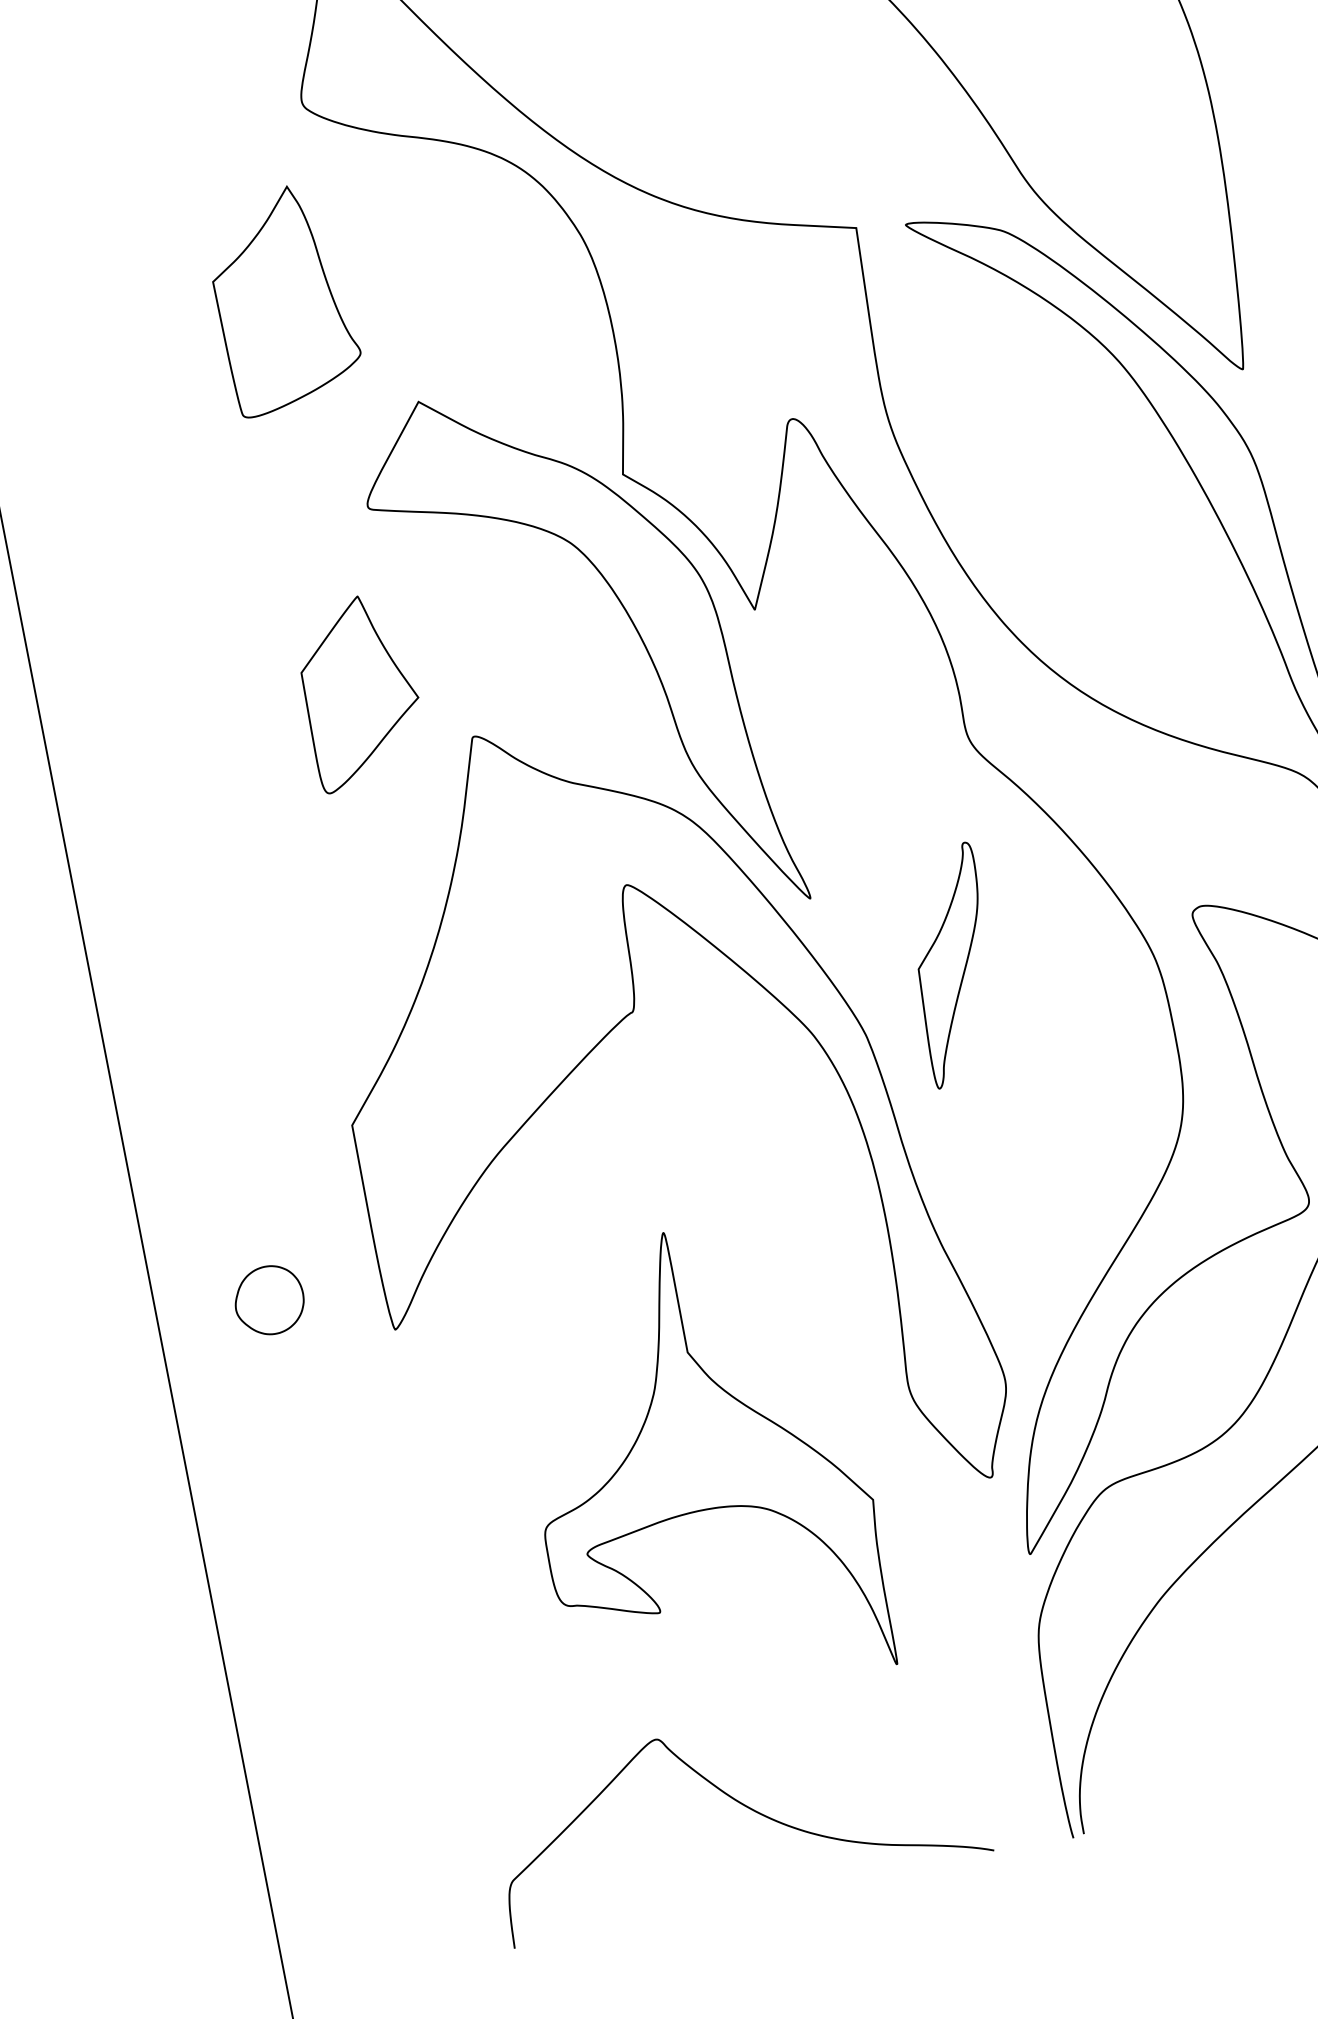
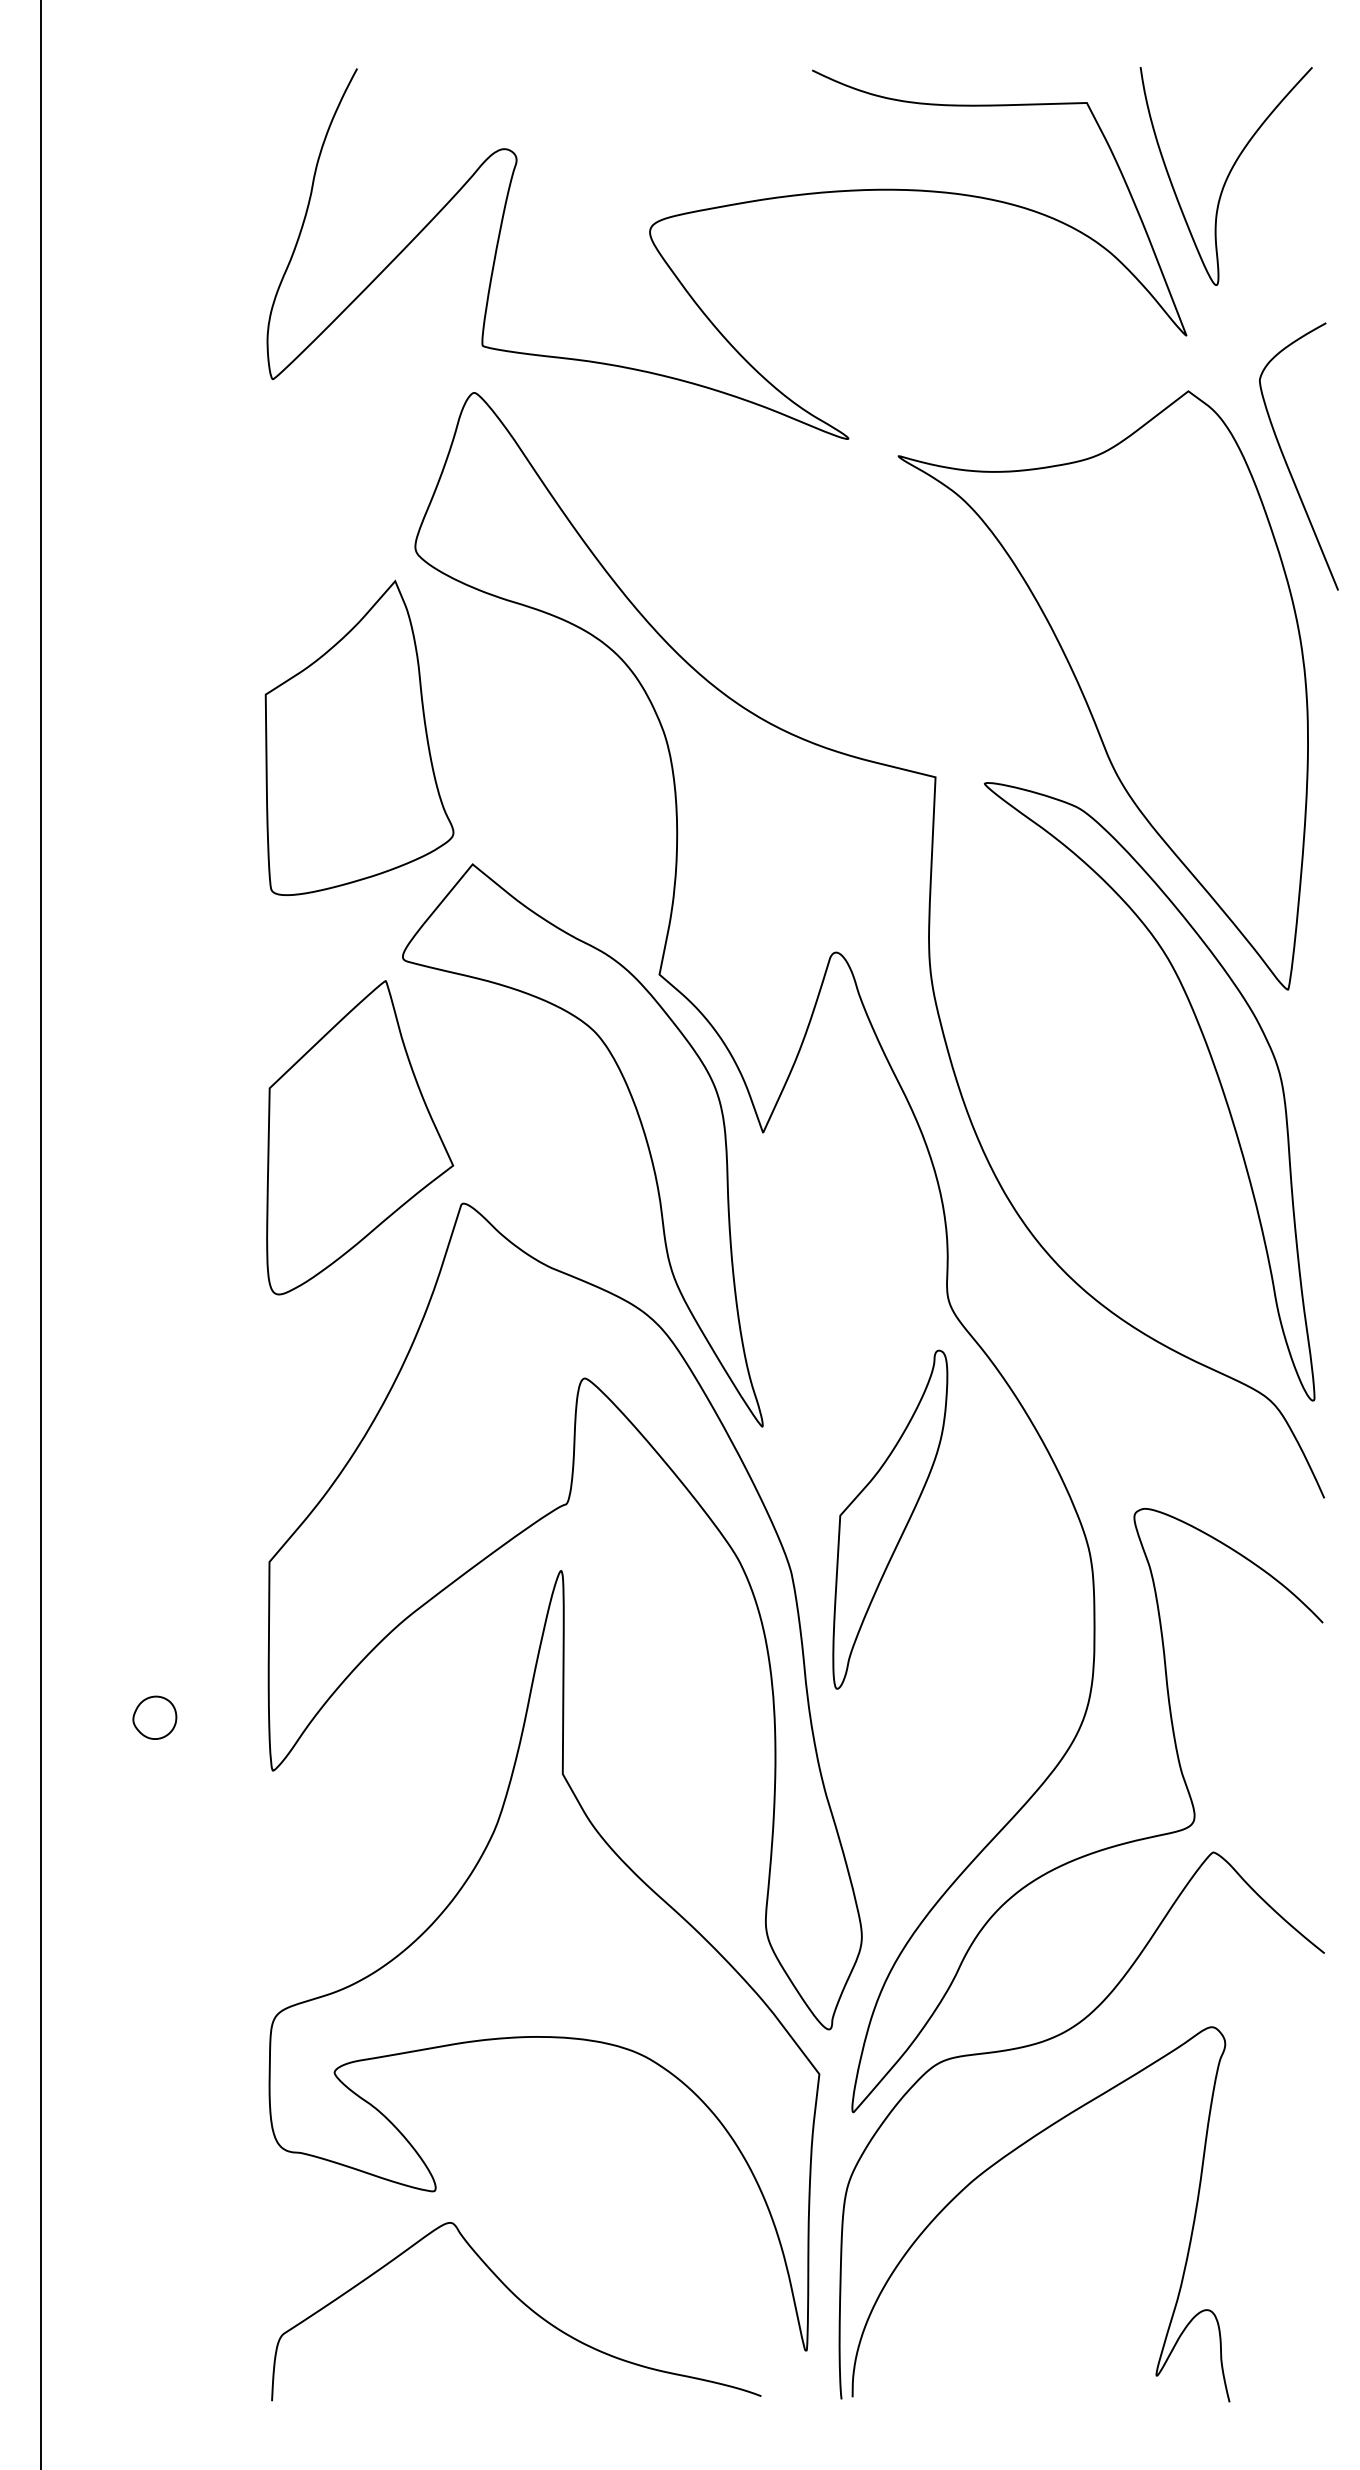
part: (283, 298) -> (359, 737), size x1.43
part: (360, 691) -> (360, 1137), size x1.67
part: (953, 965) -> (890, 1519), size x1.43
part: (268, 1300) -> (154, 1717), size x0.62
part: (698, 1464) -> (544, 1960), size x1.67

